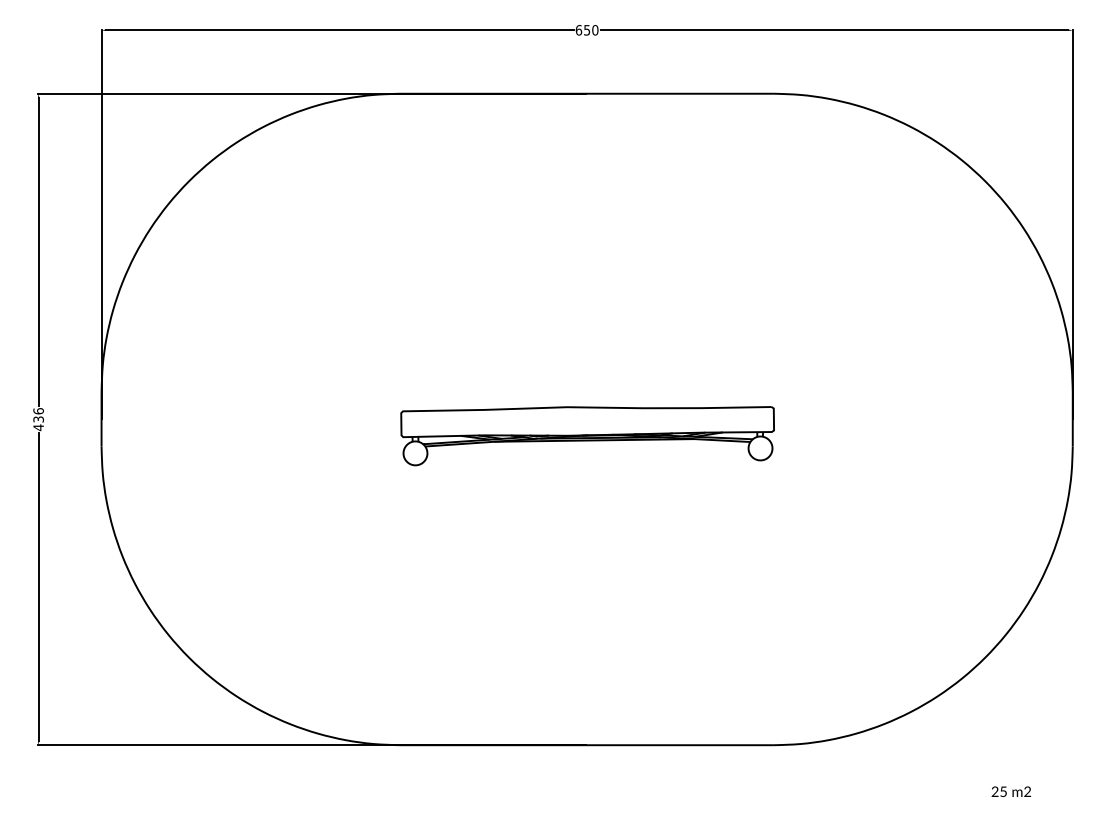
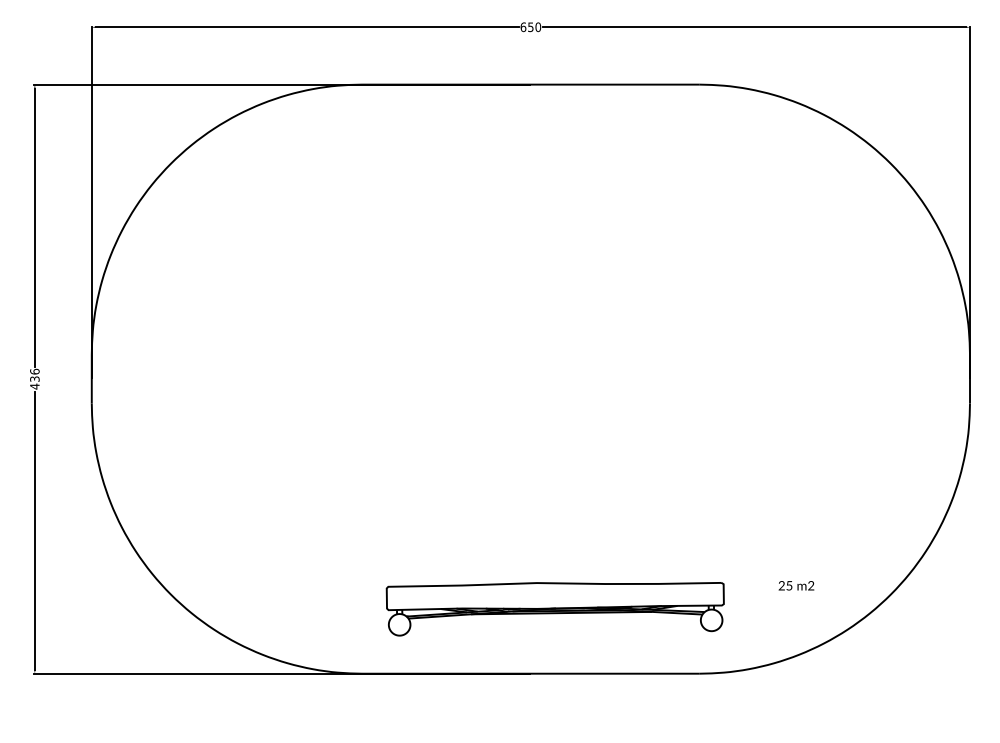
part: (586, 436) -> (554, 609), moved
text: (1011, 791) -> (796, 585), moved

